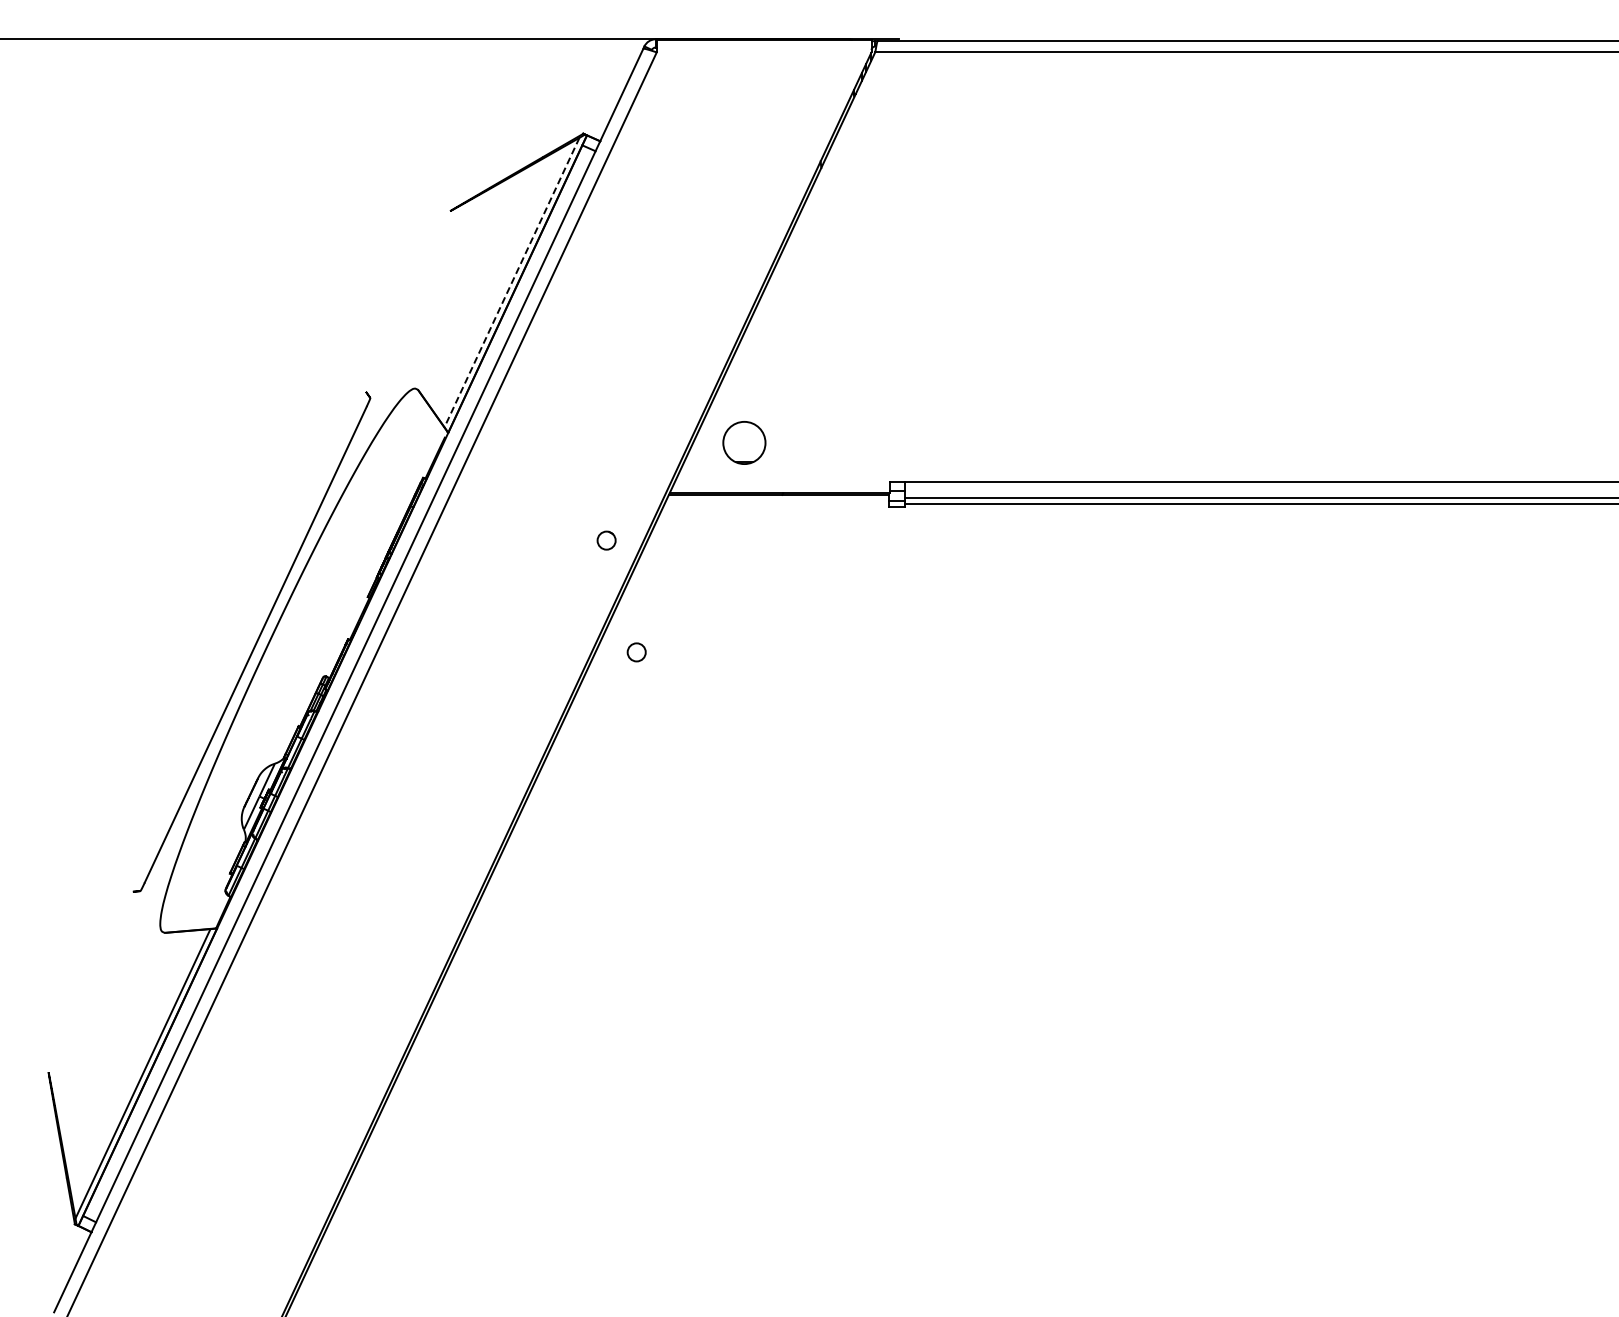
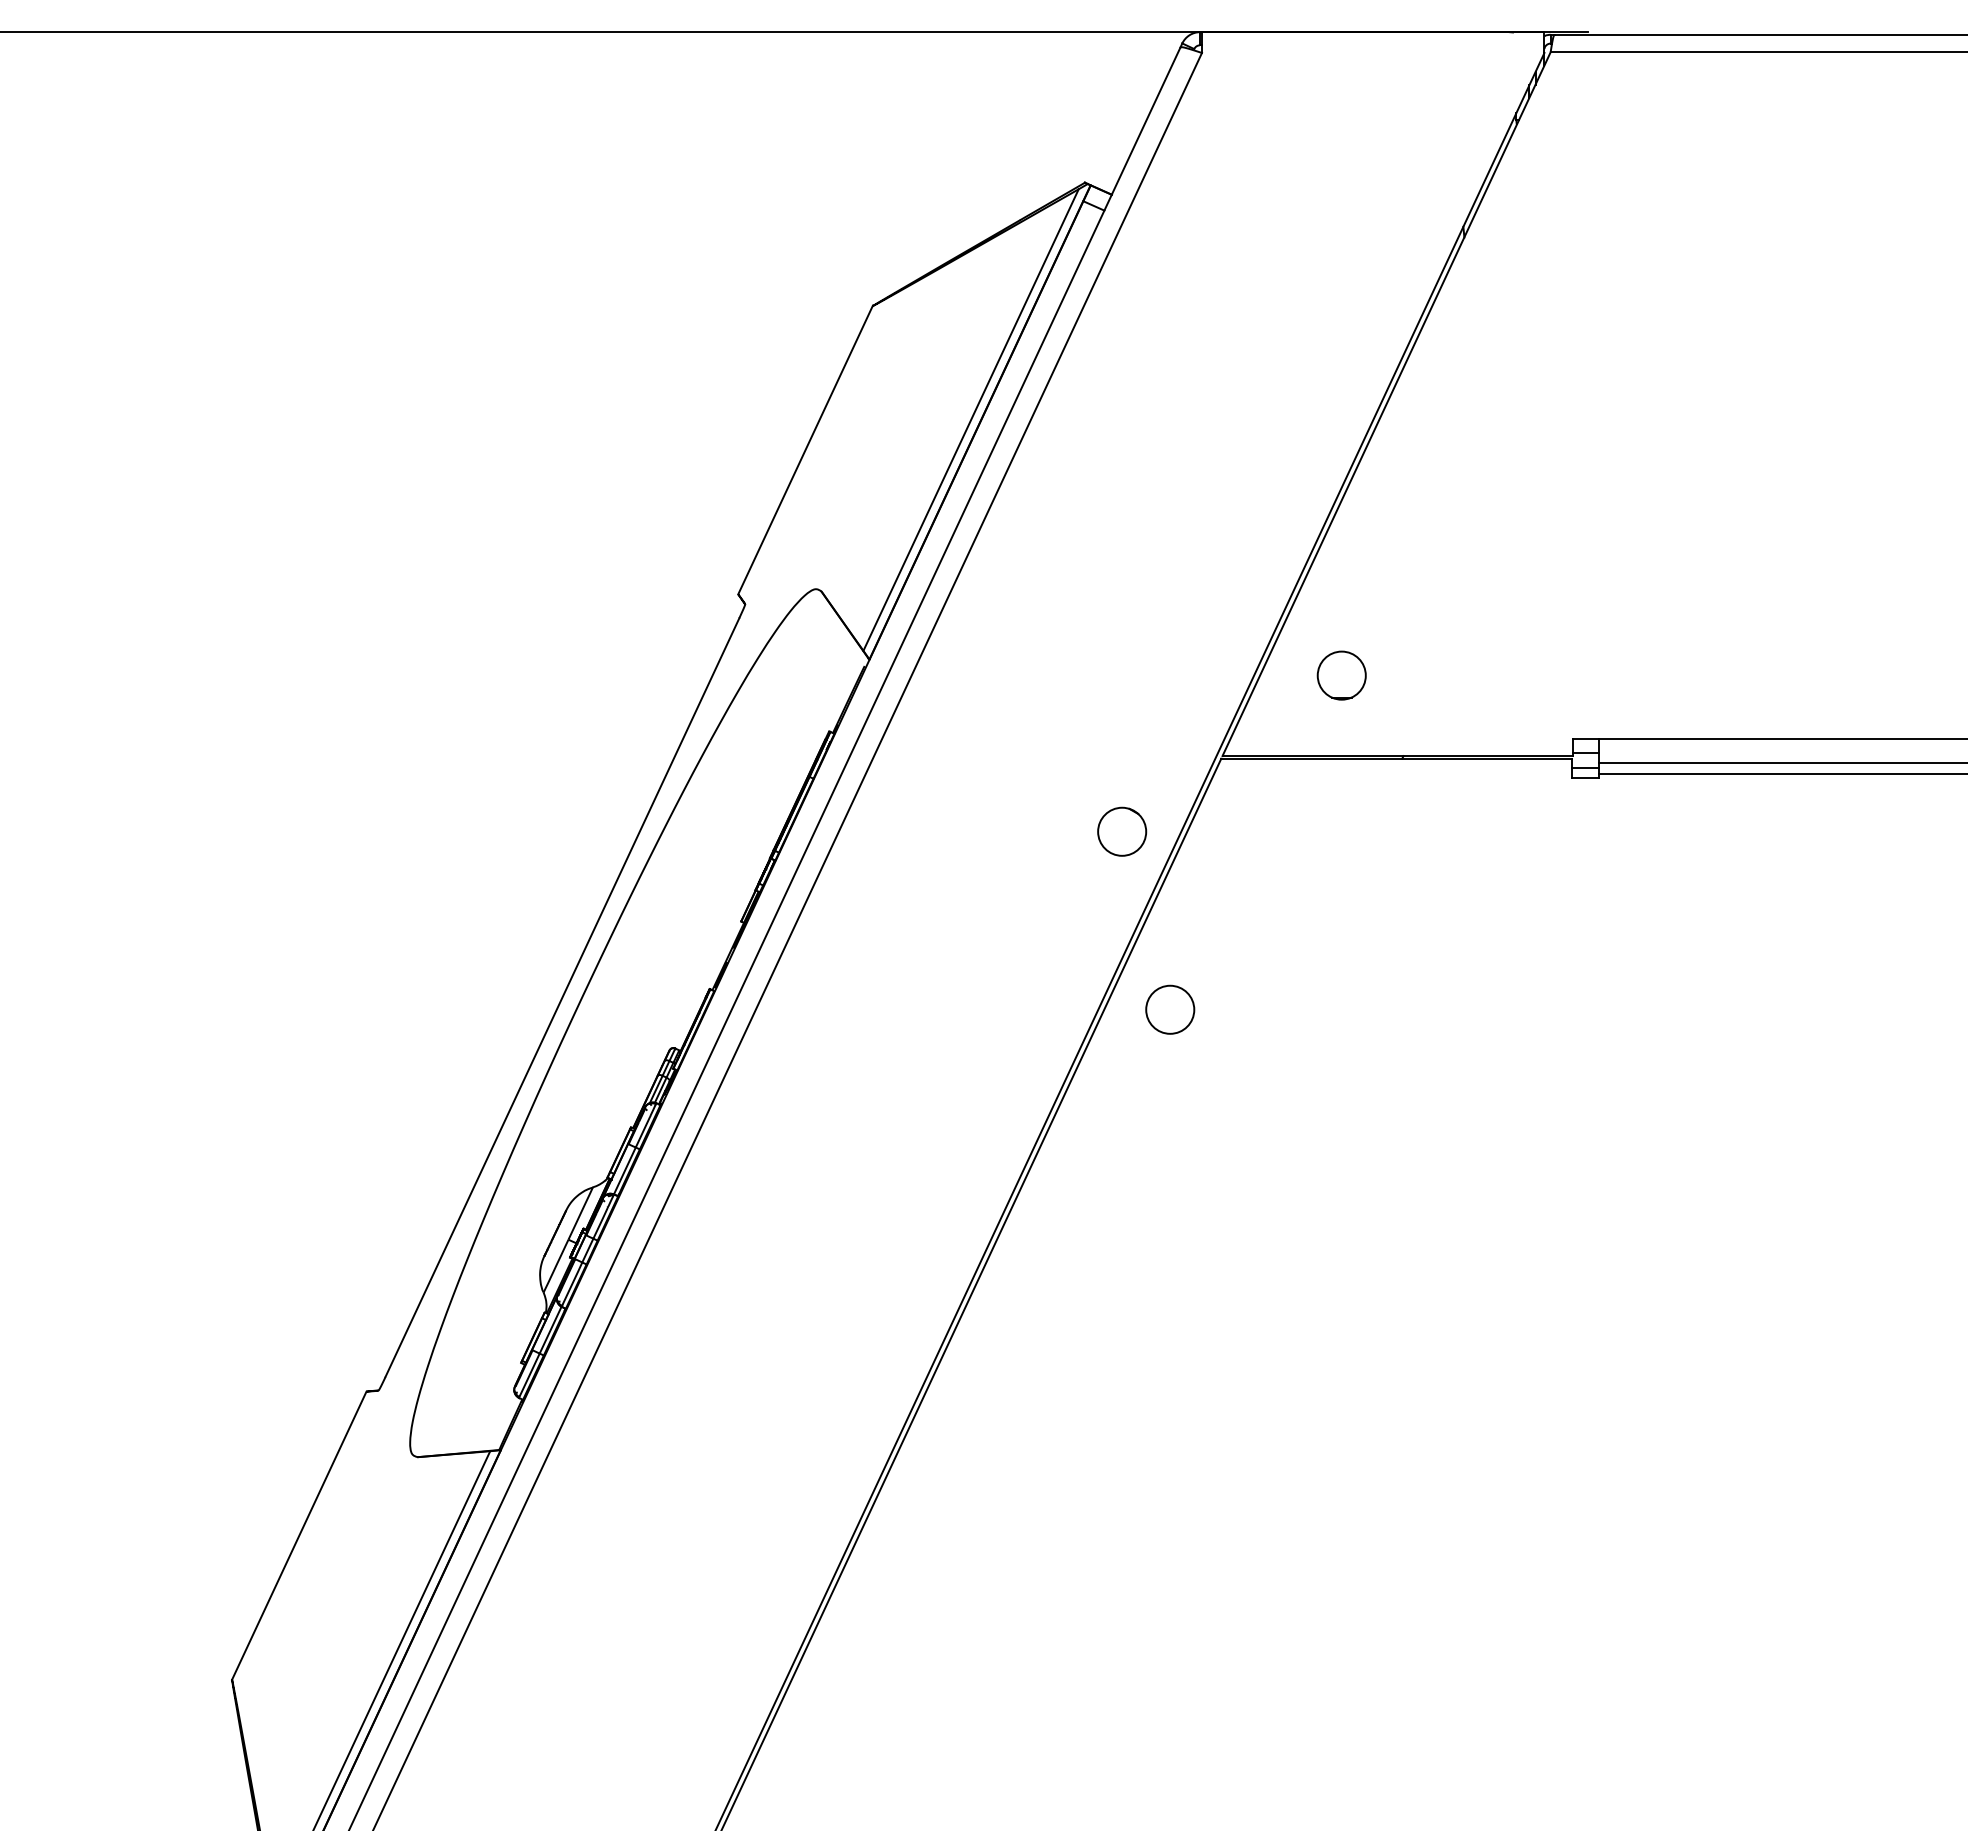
line: (512, 282) -> (971, 419), dashed -> solid
line: (408, 300) -> (806, 448), added
circle: (744, 442) -> (1341, 675), size x0.71
circle: (606, 540) -> (1121, 831), size x1.67
circle: (636, 652) -> (1169, 1010), size x1.67
line: (90, 981) -> (298, 1534), added

